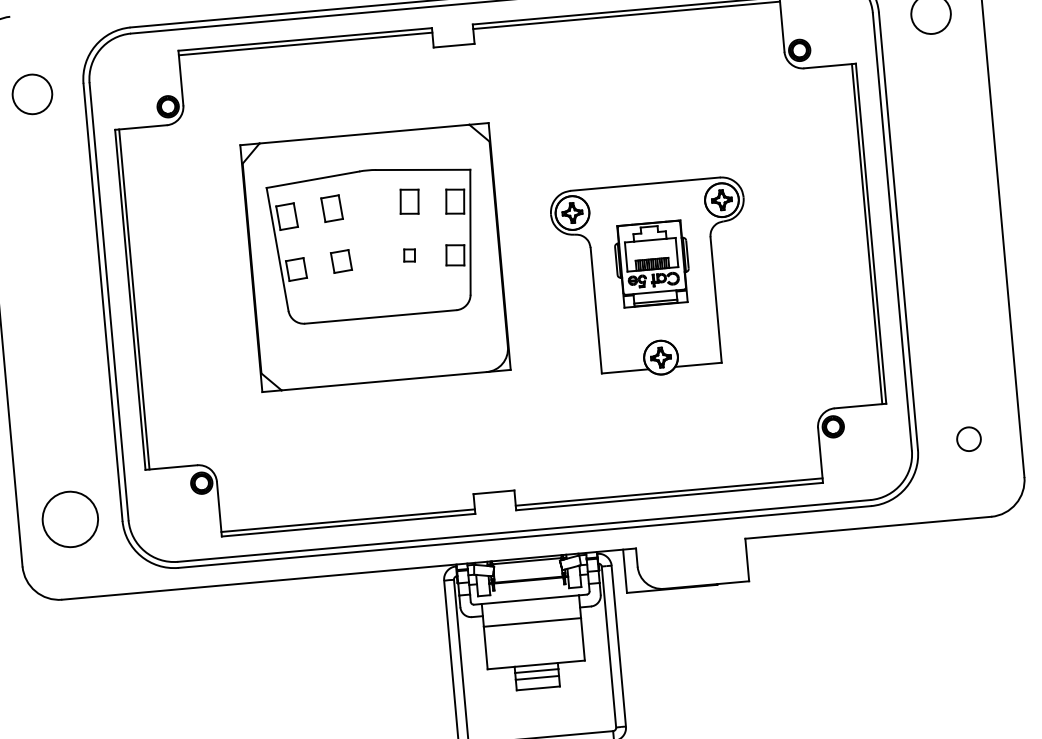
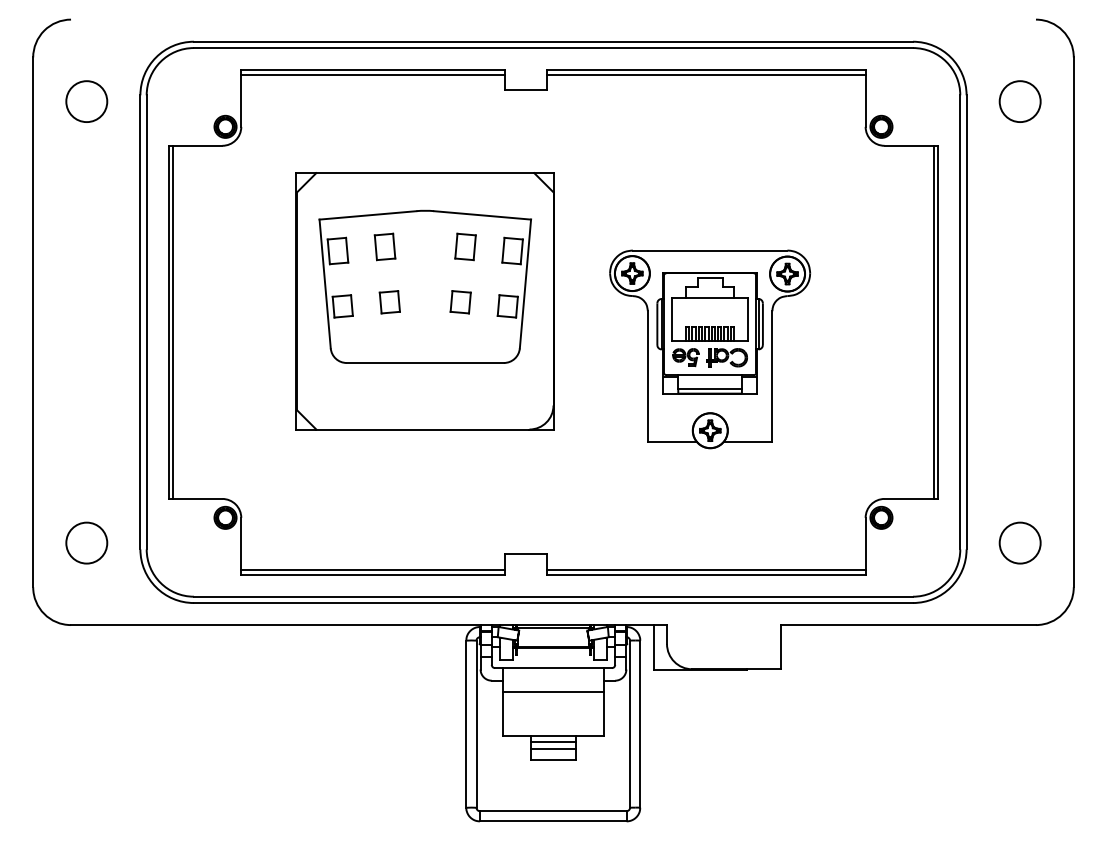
part: (409, 255) -> (460, 302), size x1.67
part: (651, 264) -> (709, 333), size x1.43
circle: (968, 438) -> (1019, 542), size x1.67
circle: (70, 518) -> (86, 542), size x0.71

